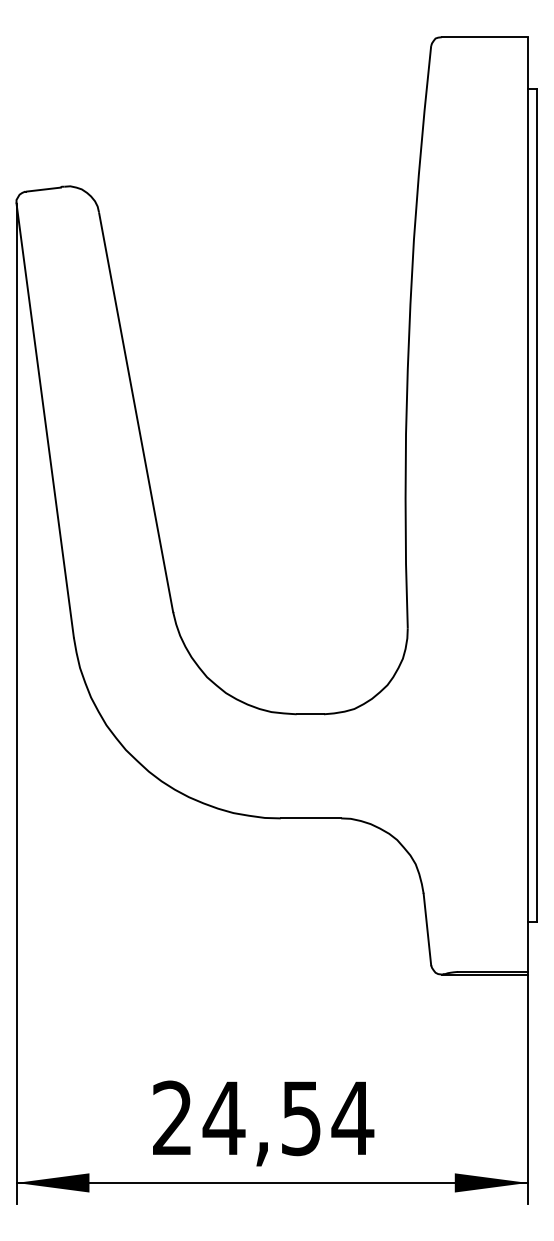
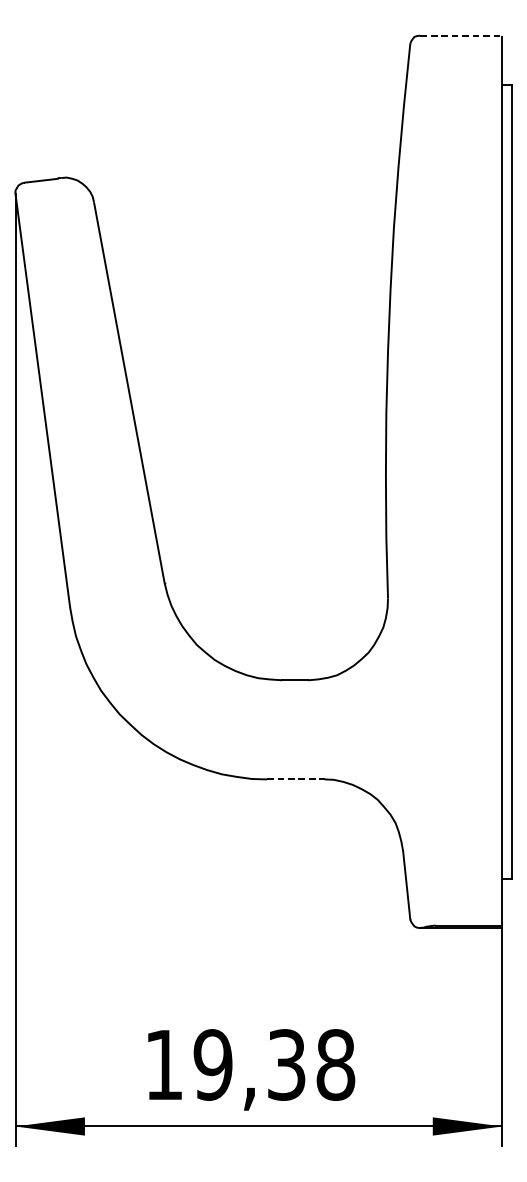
line: (485, 37) -> (462, 35), solid -> dashed
line: (311, 818) -> (296, 779), solid -> dashed
text: (263, 1118) -> (250, 1065), 24,54 -> 19,38

